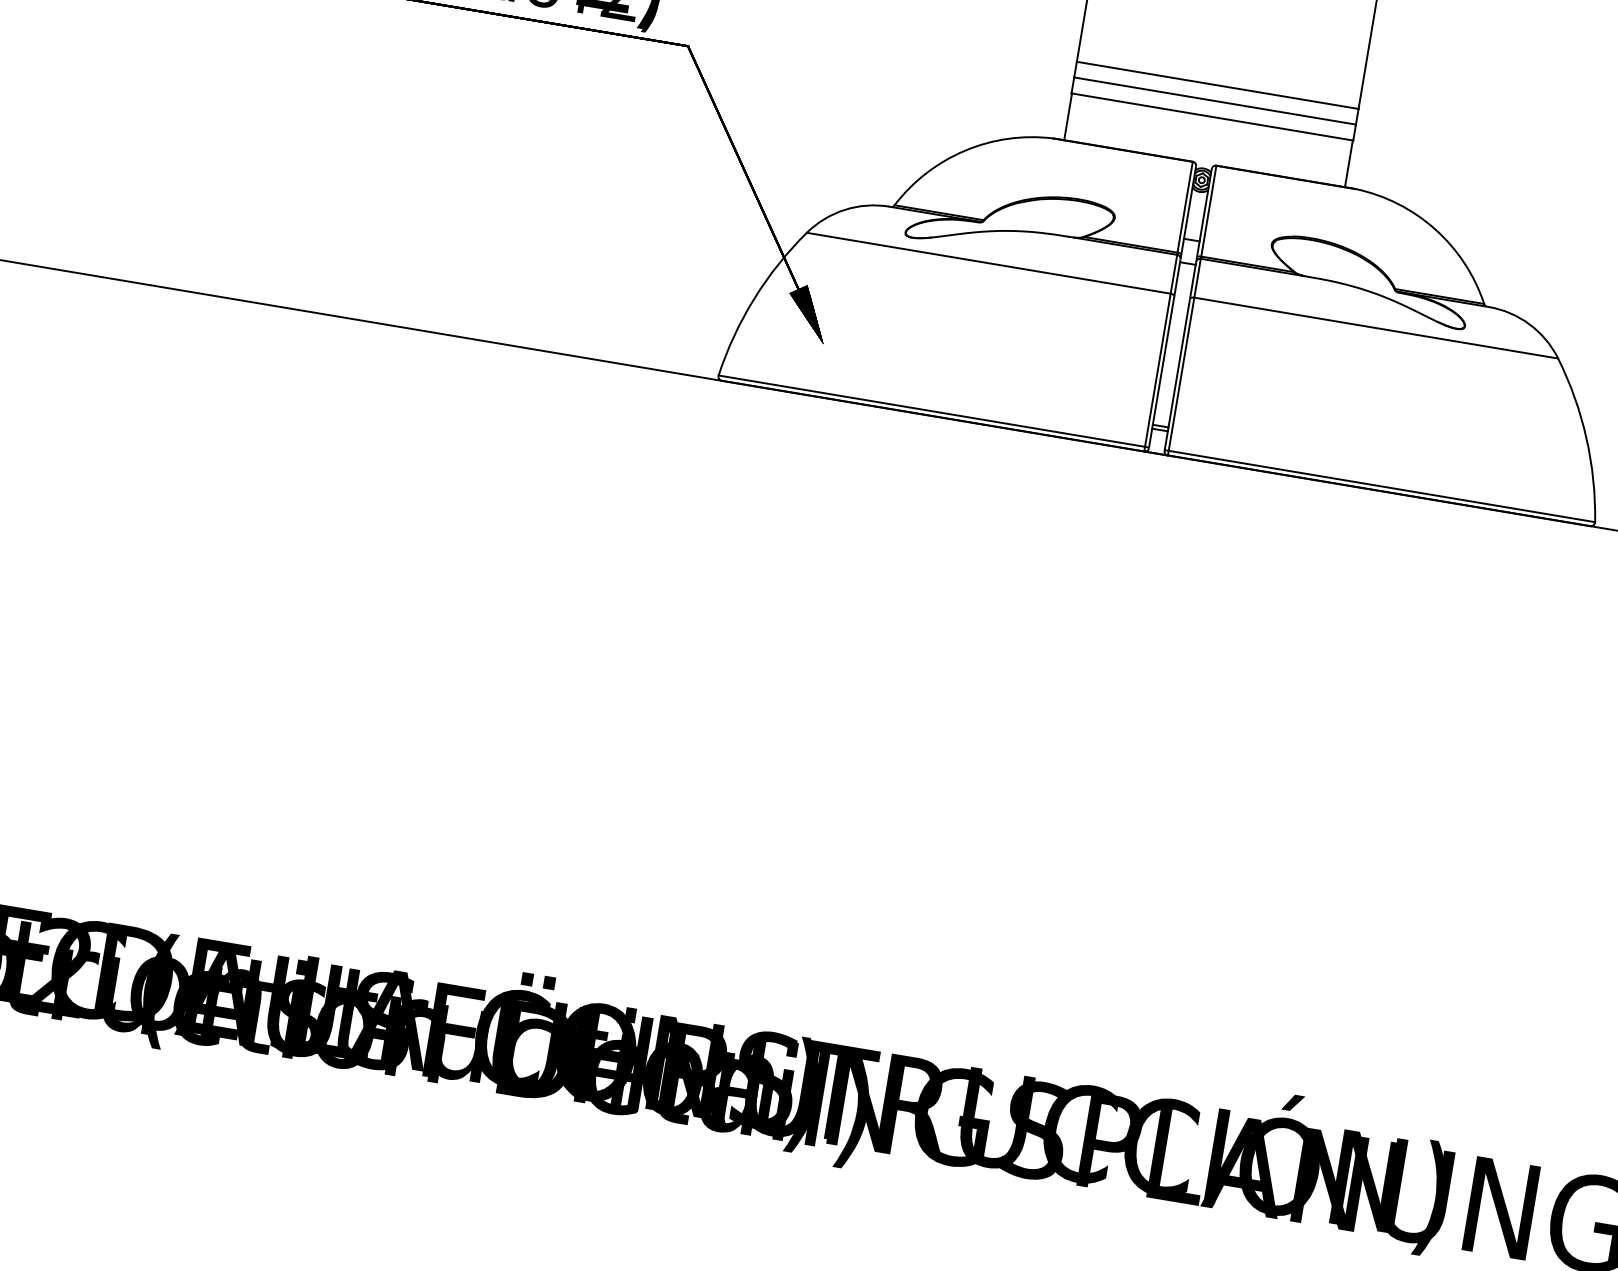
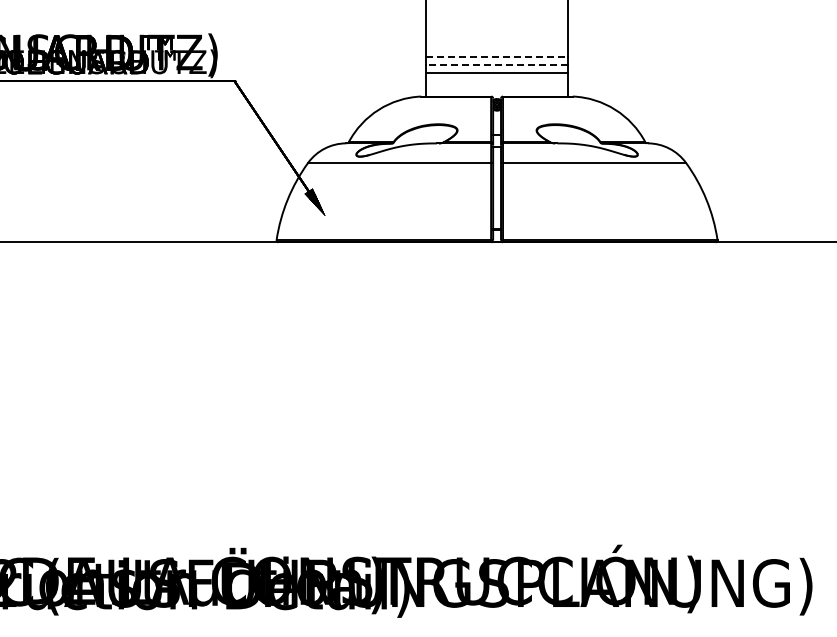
line: (1218, 86) -> (497, 57), solid -> dashed
line: (1215, 102) -> (497, 65), solid -> dashed

